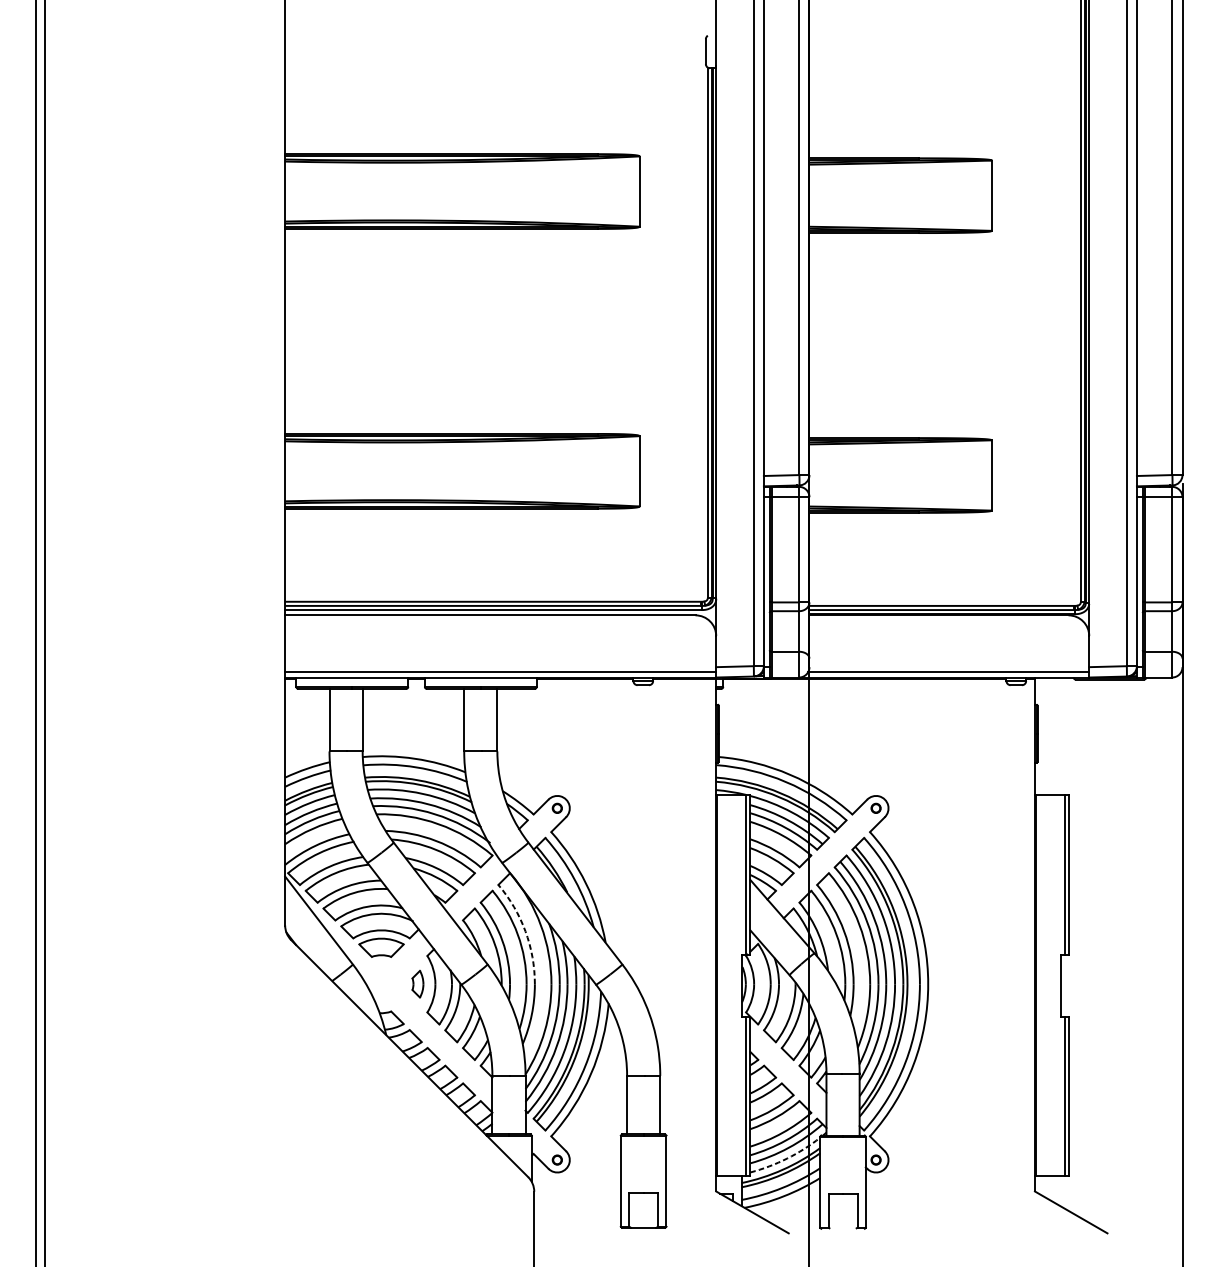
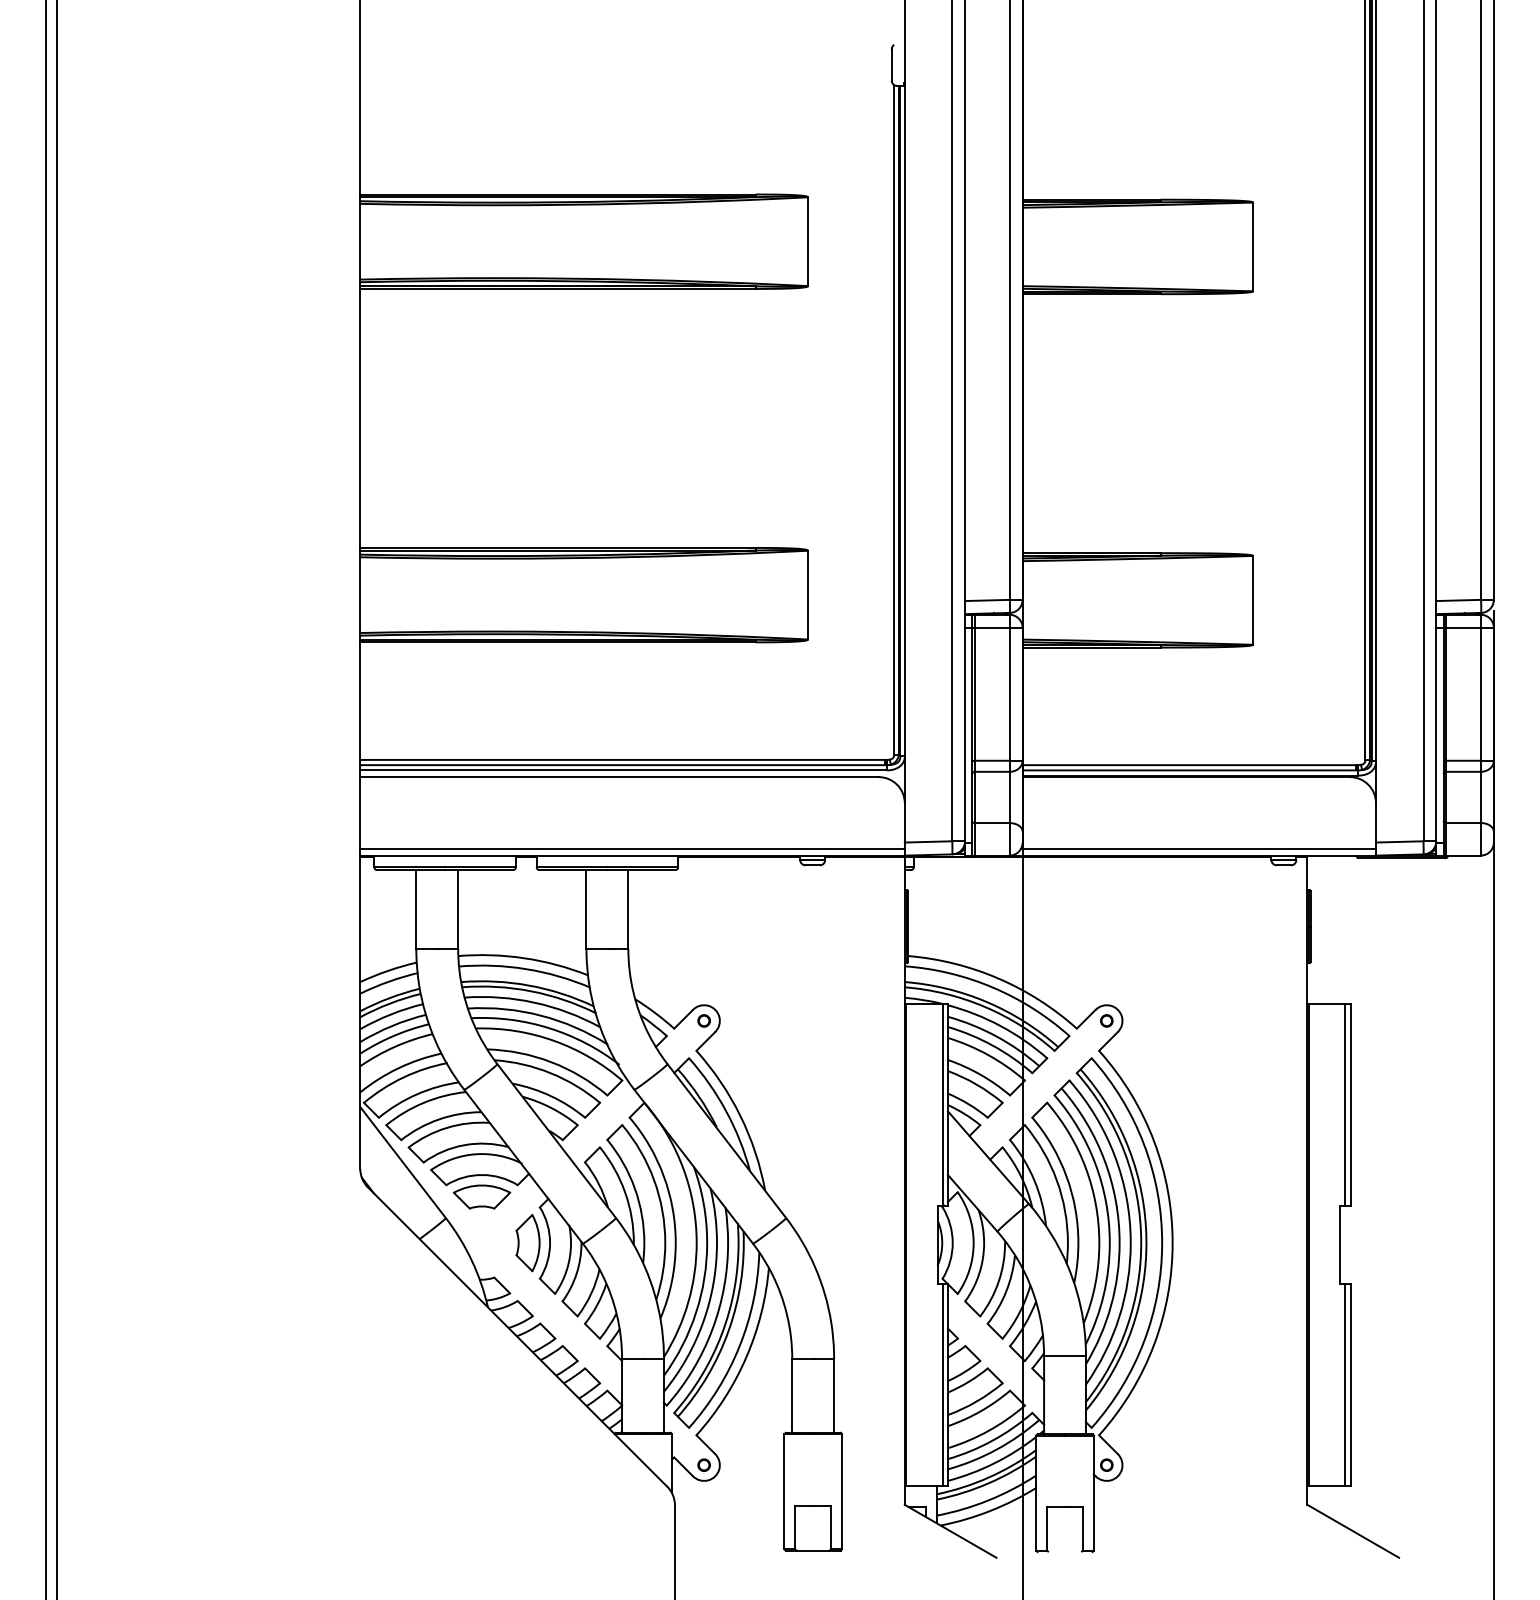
arc: (525, 931) -> (663, 1176), dashed -> solid
part: (417, 983) -> (527, 1242), size x1.67
arc: (787, 1158) -> (994, 1463), dashed -> solid

